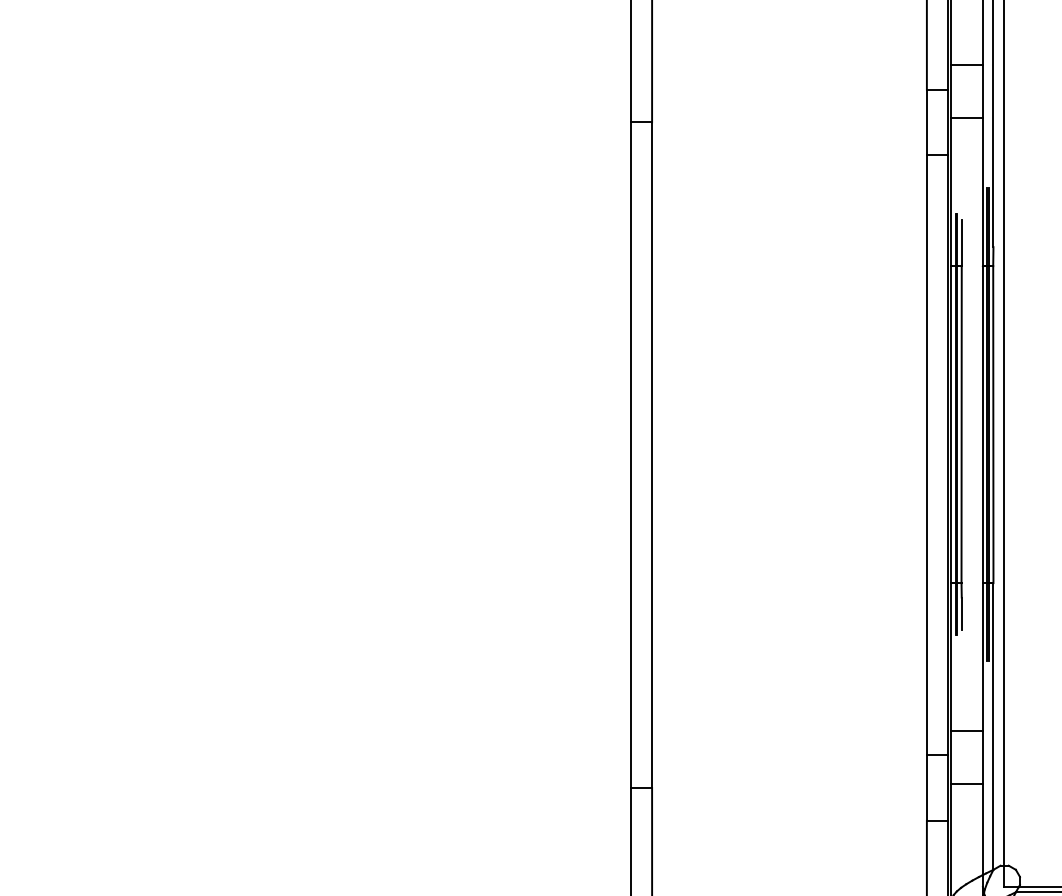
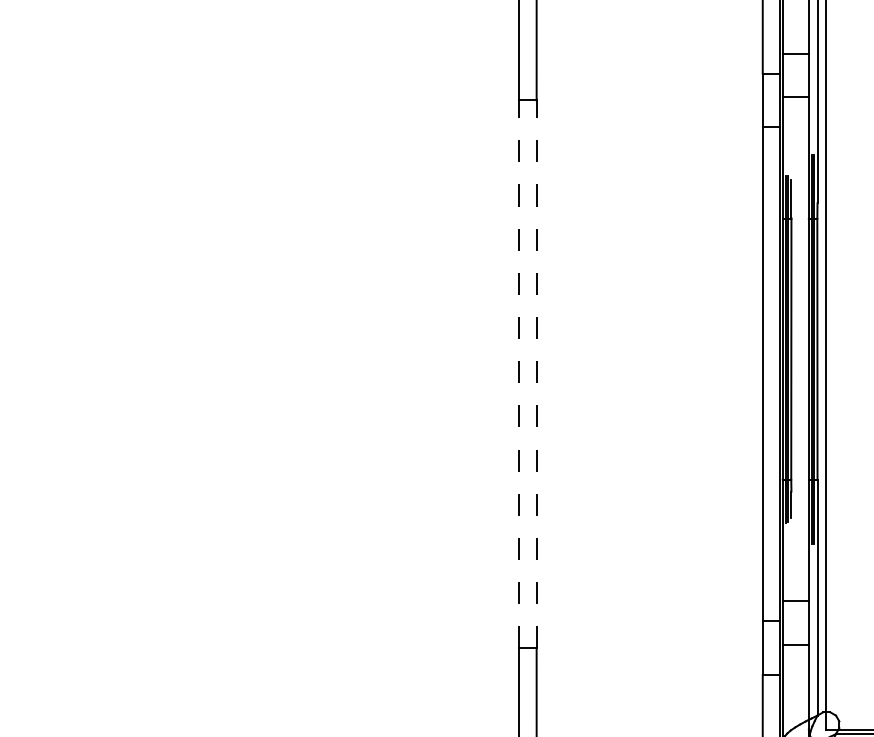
line: (631, 455) -> (519, 374), solid -> dashed
line: (651, 455) -> (536, 374), solid -> dashed

